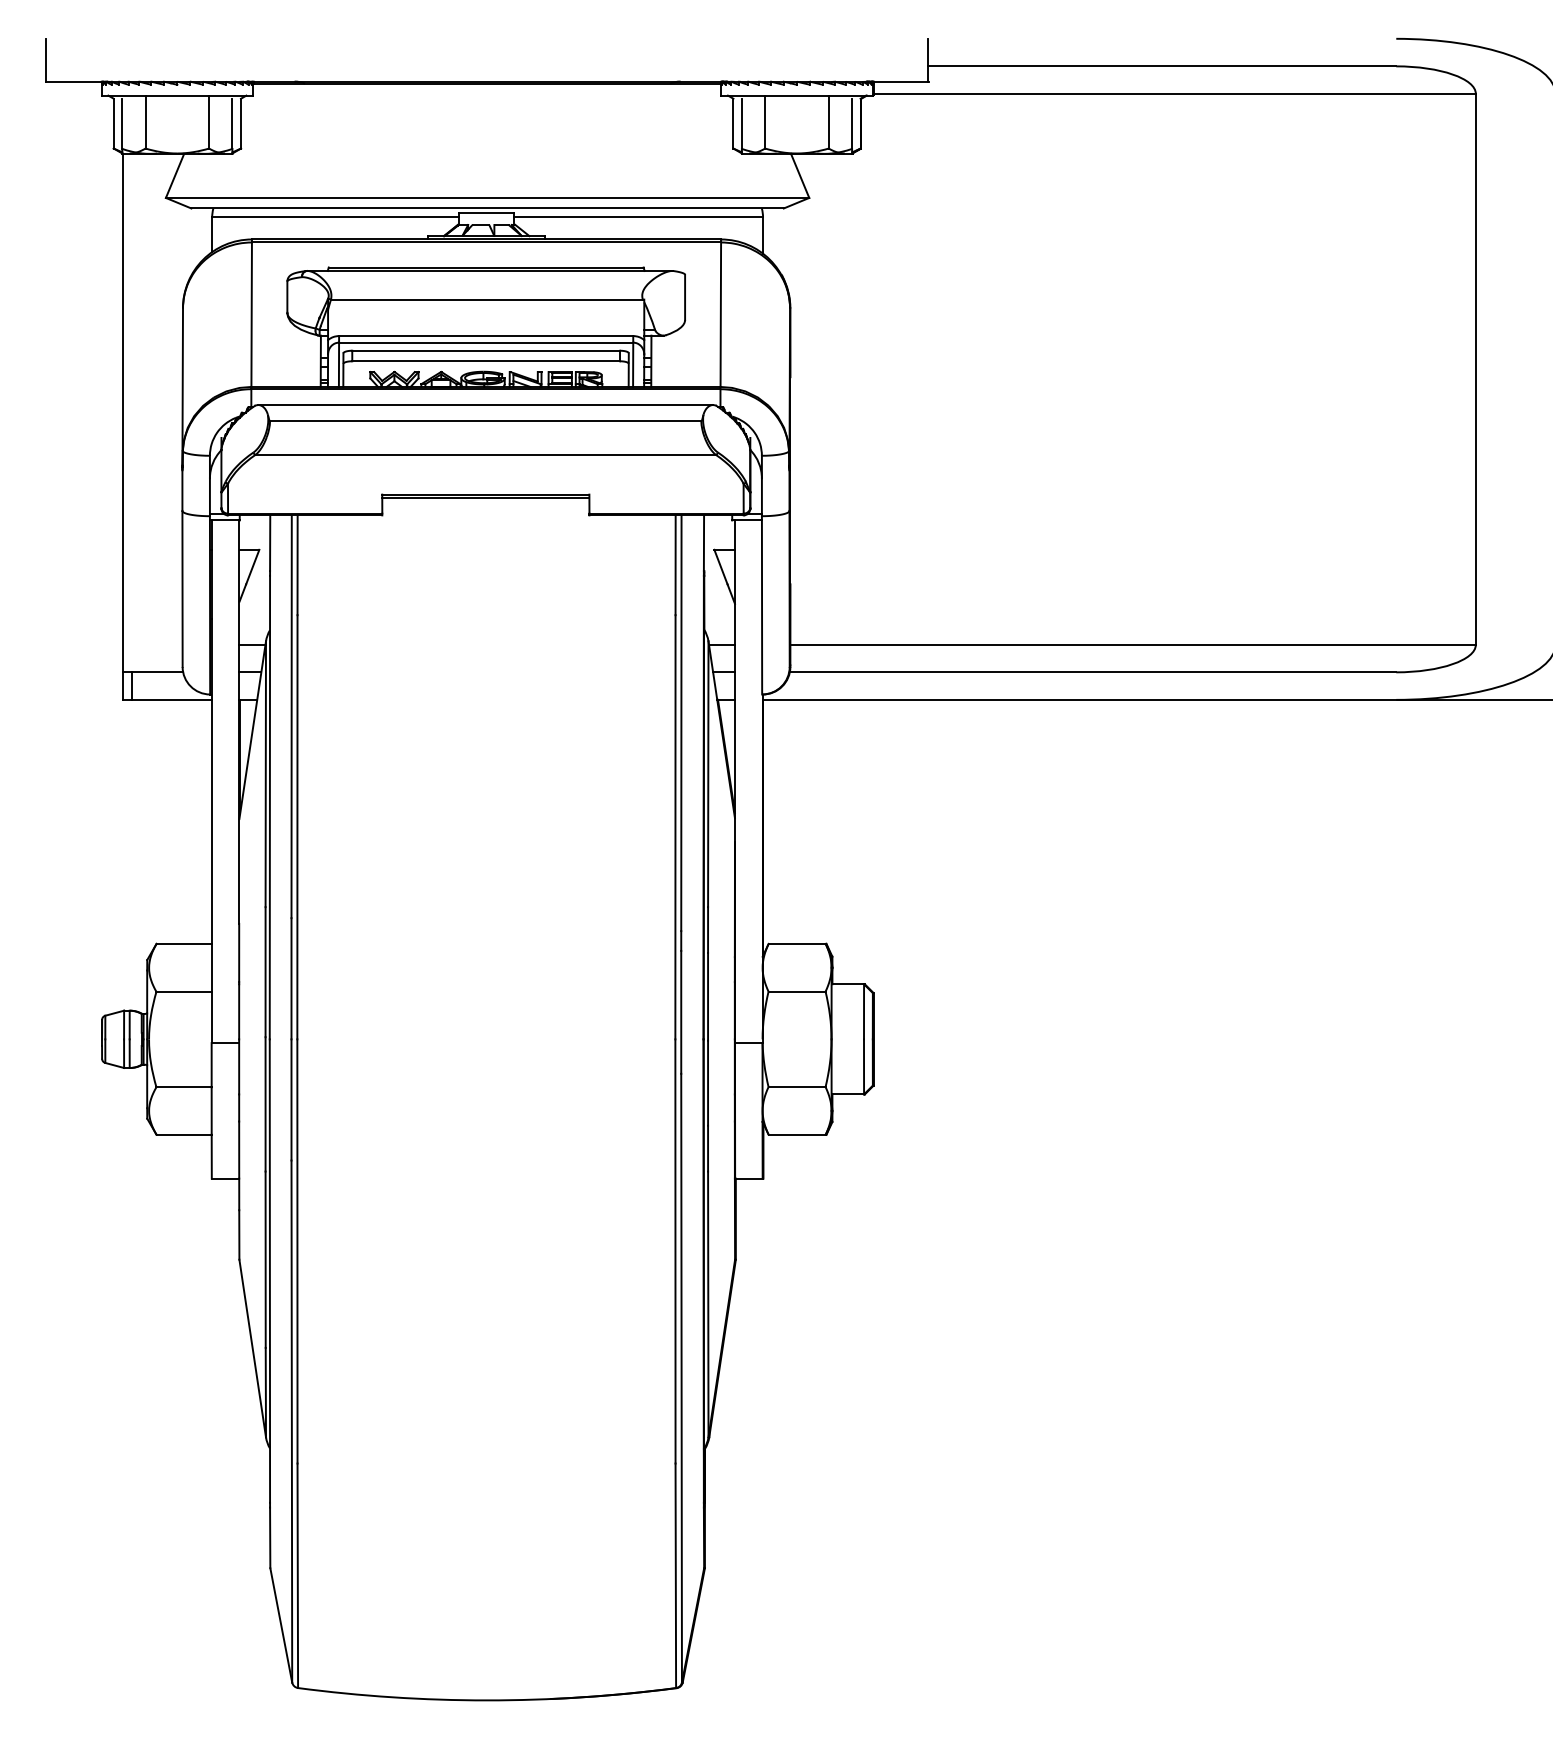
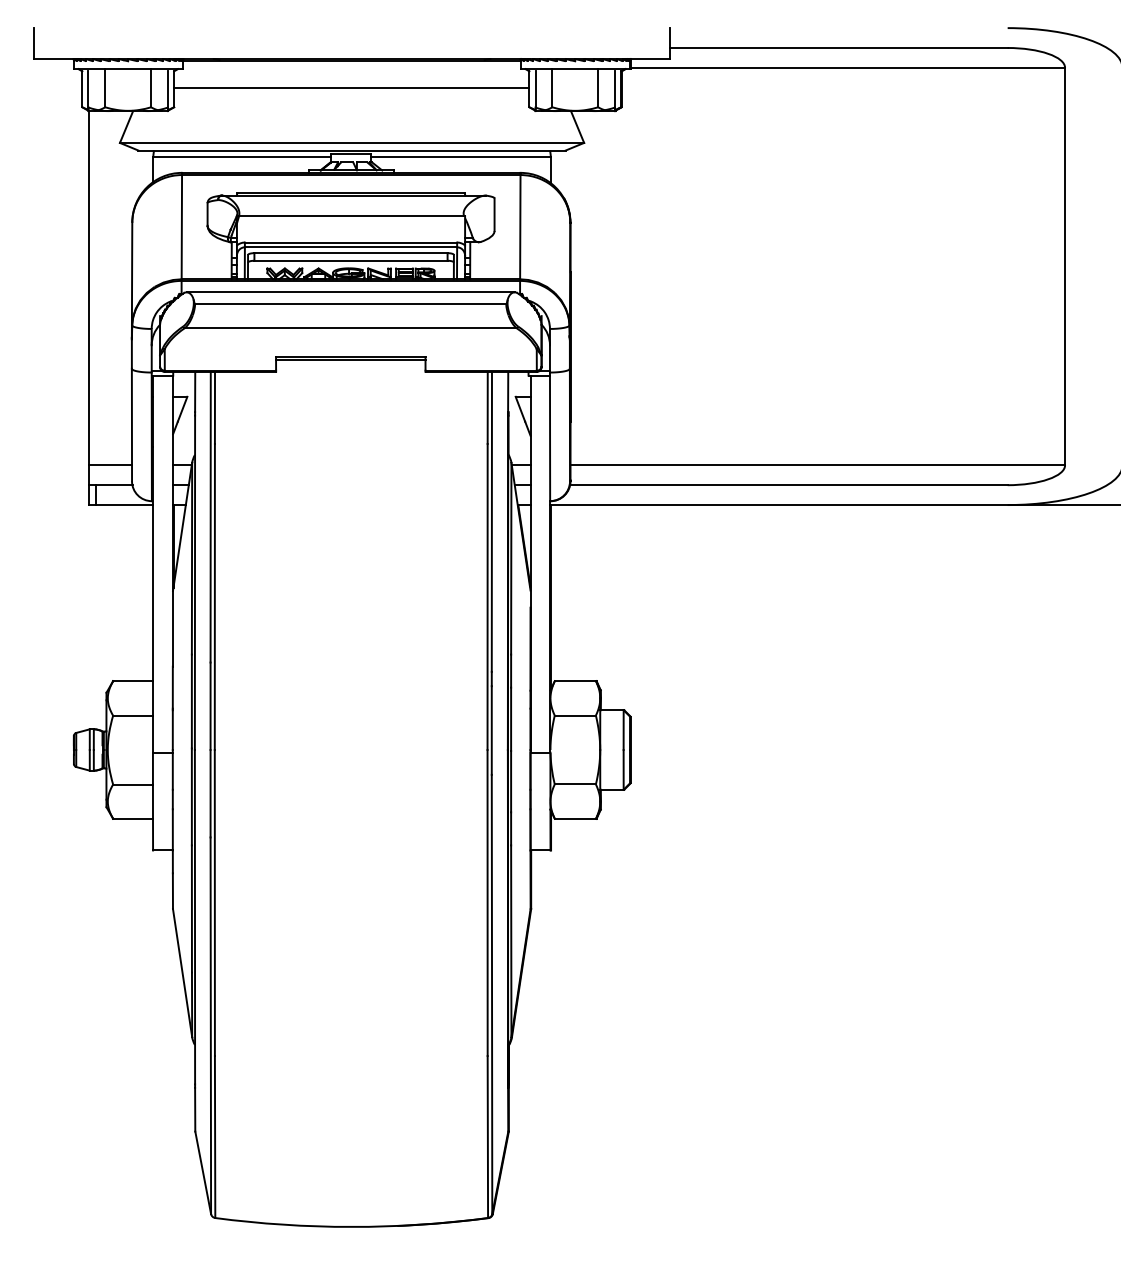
line: (487, 122) -> (351, 88), added
line: (152, 644) -> (110, 465), added

